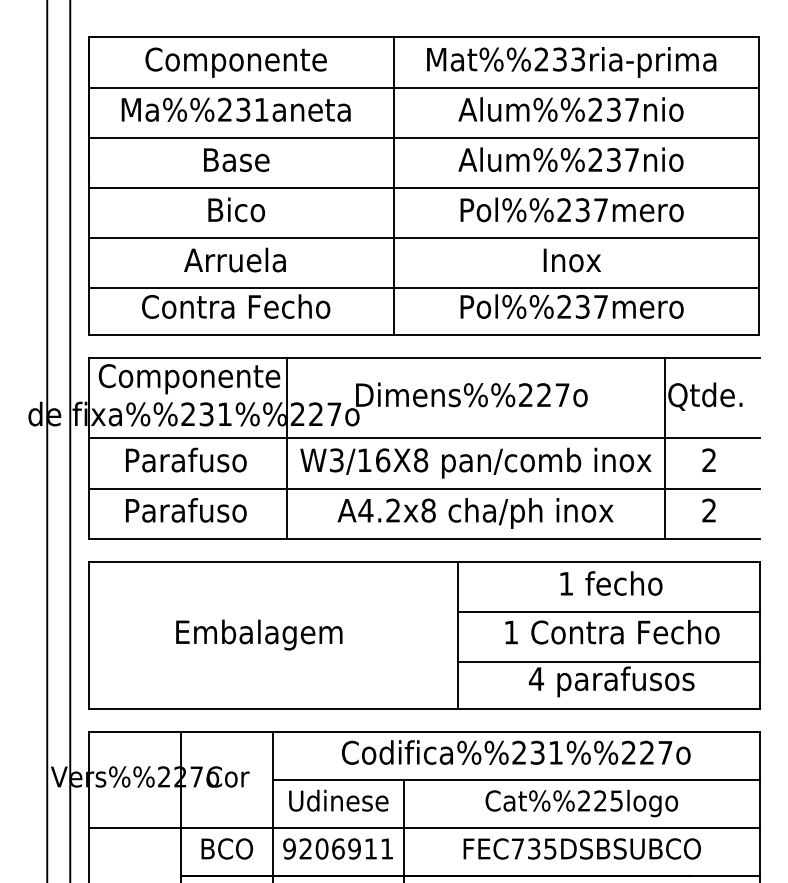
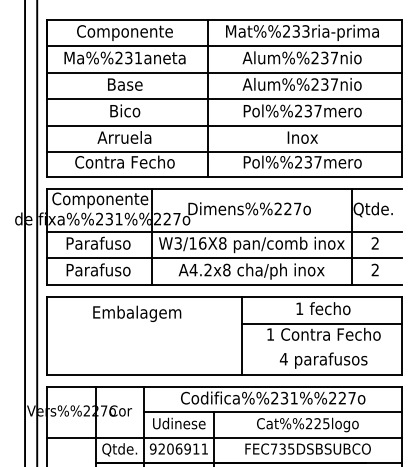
text: (259, 634) -> (137, 313), moved
line: (607, 662) -> (321, 350), removed
text: (225, 849) -> (119, 449), BCO -> Qtde.

